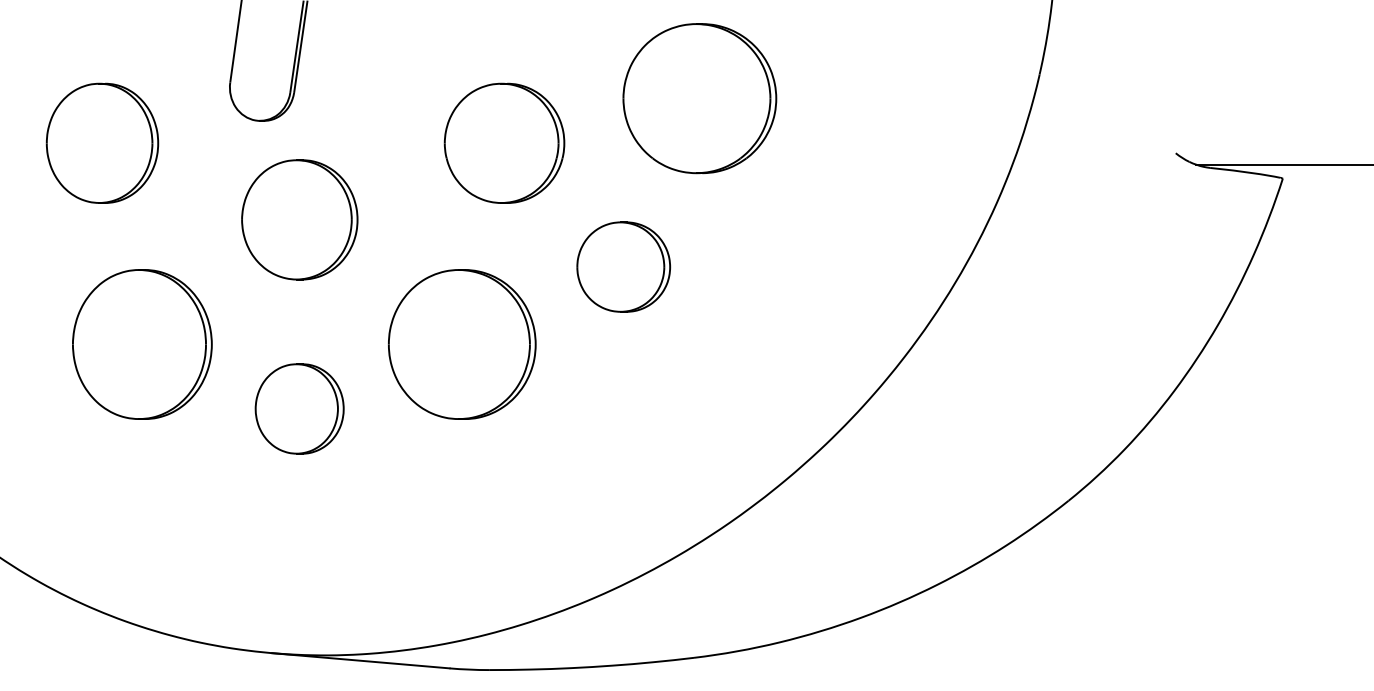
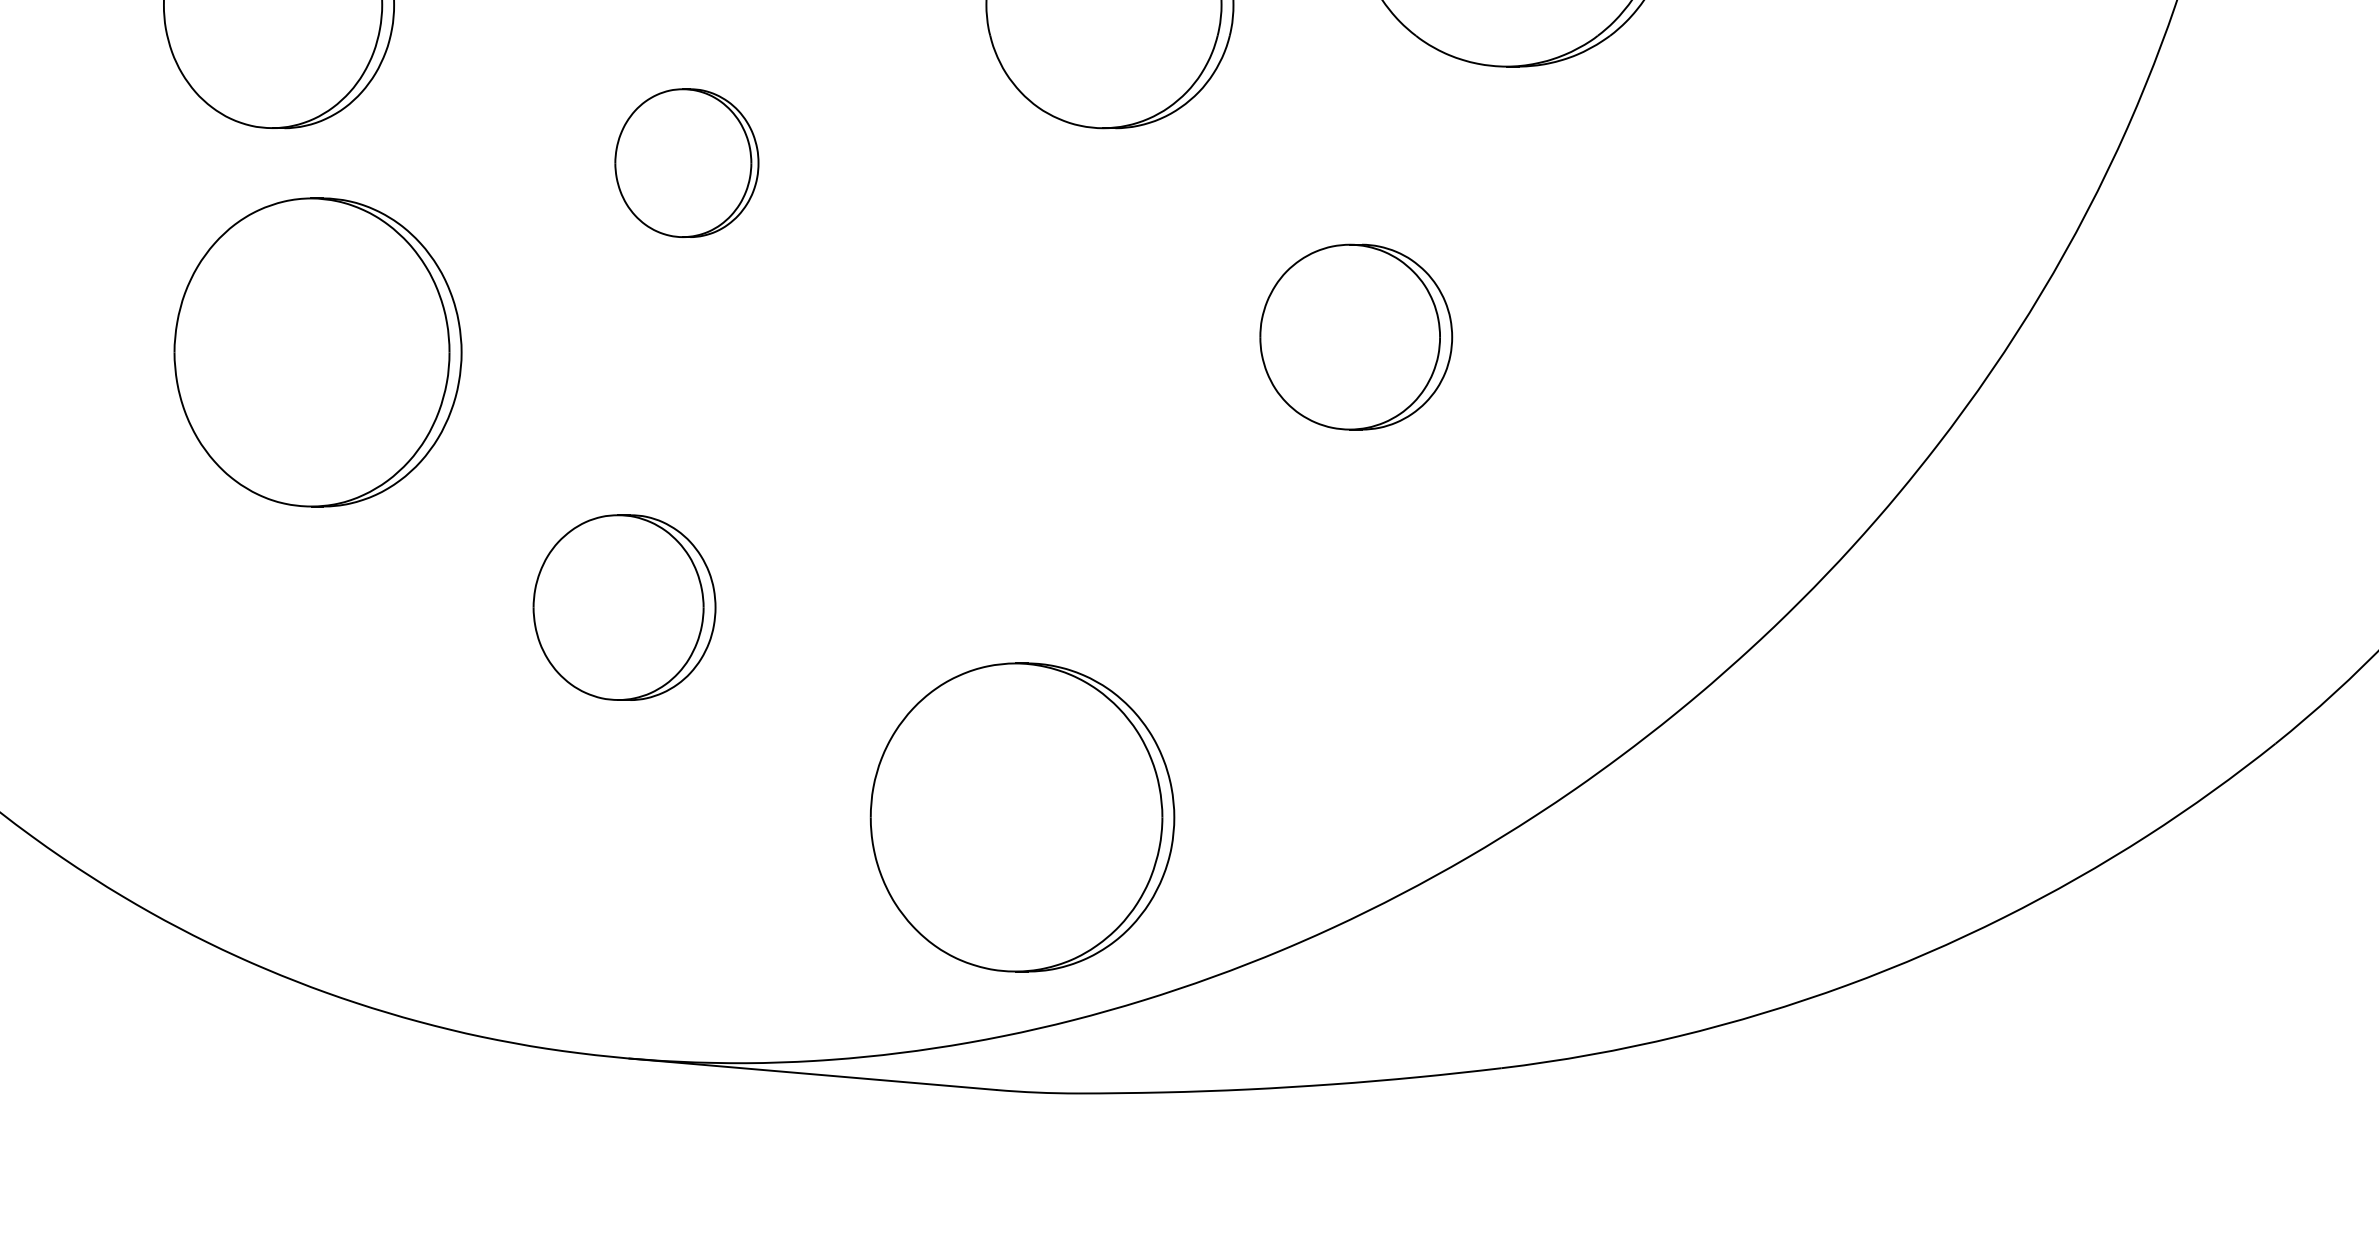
part: (299, 219) -> (686, 162), size x0.6
part: (623, 266) -> (1355, 335), moved
part: (142, 344) -> (318, 352), moved
part: (462, 344) -> (1023, 817), moved
part: (299, 408) -> (624, 606), moved

